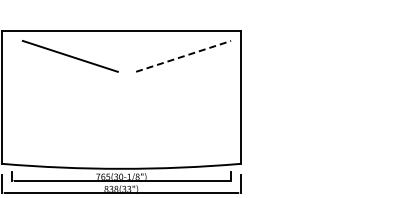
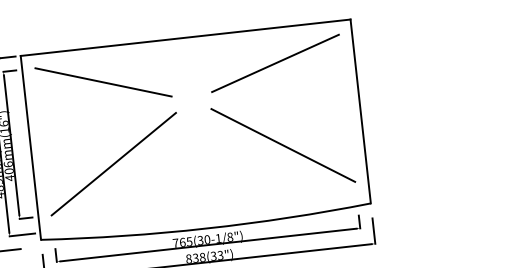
line: (69, 56) -> (102, 82), moved
line: (183, 56) -> (275, 63), dashed -> solid
line: (59, 115) -> (112, 164), added
line: (182, 115) -> (282, 145), added

